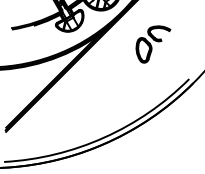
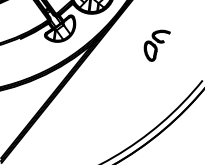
part: (153, 44) -> (157, 45), size x0.7

